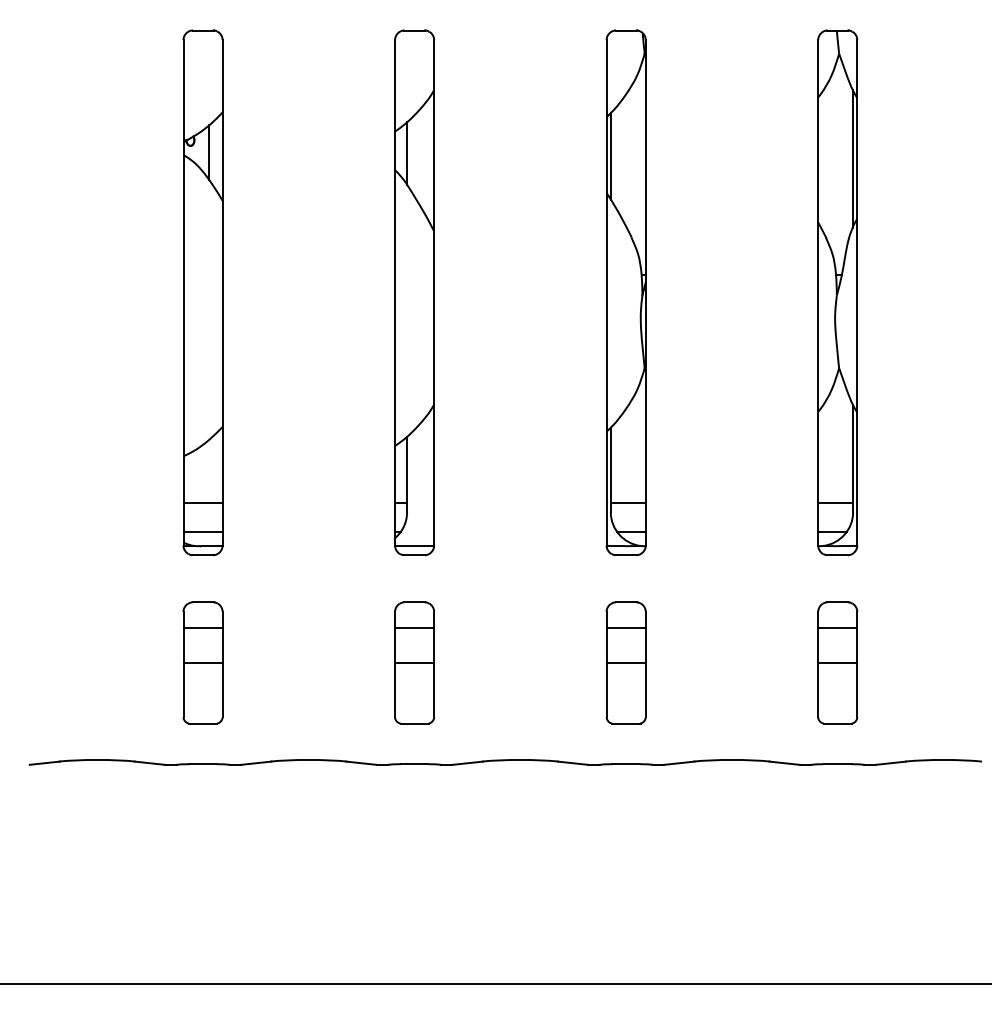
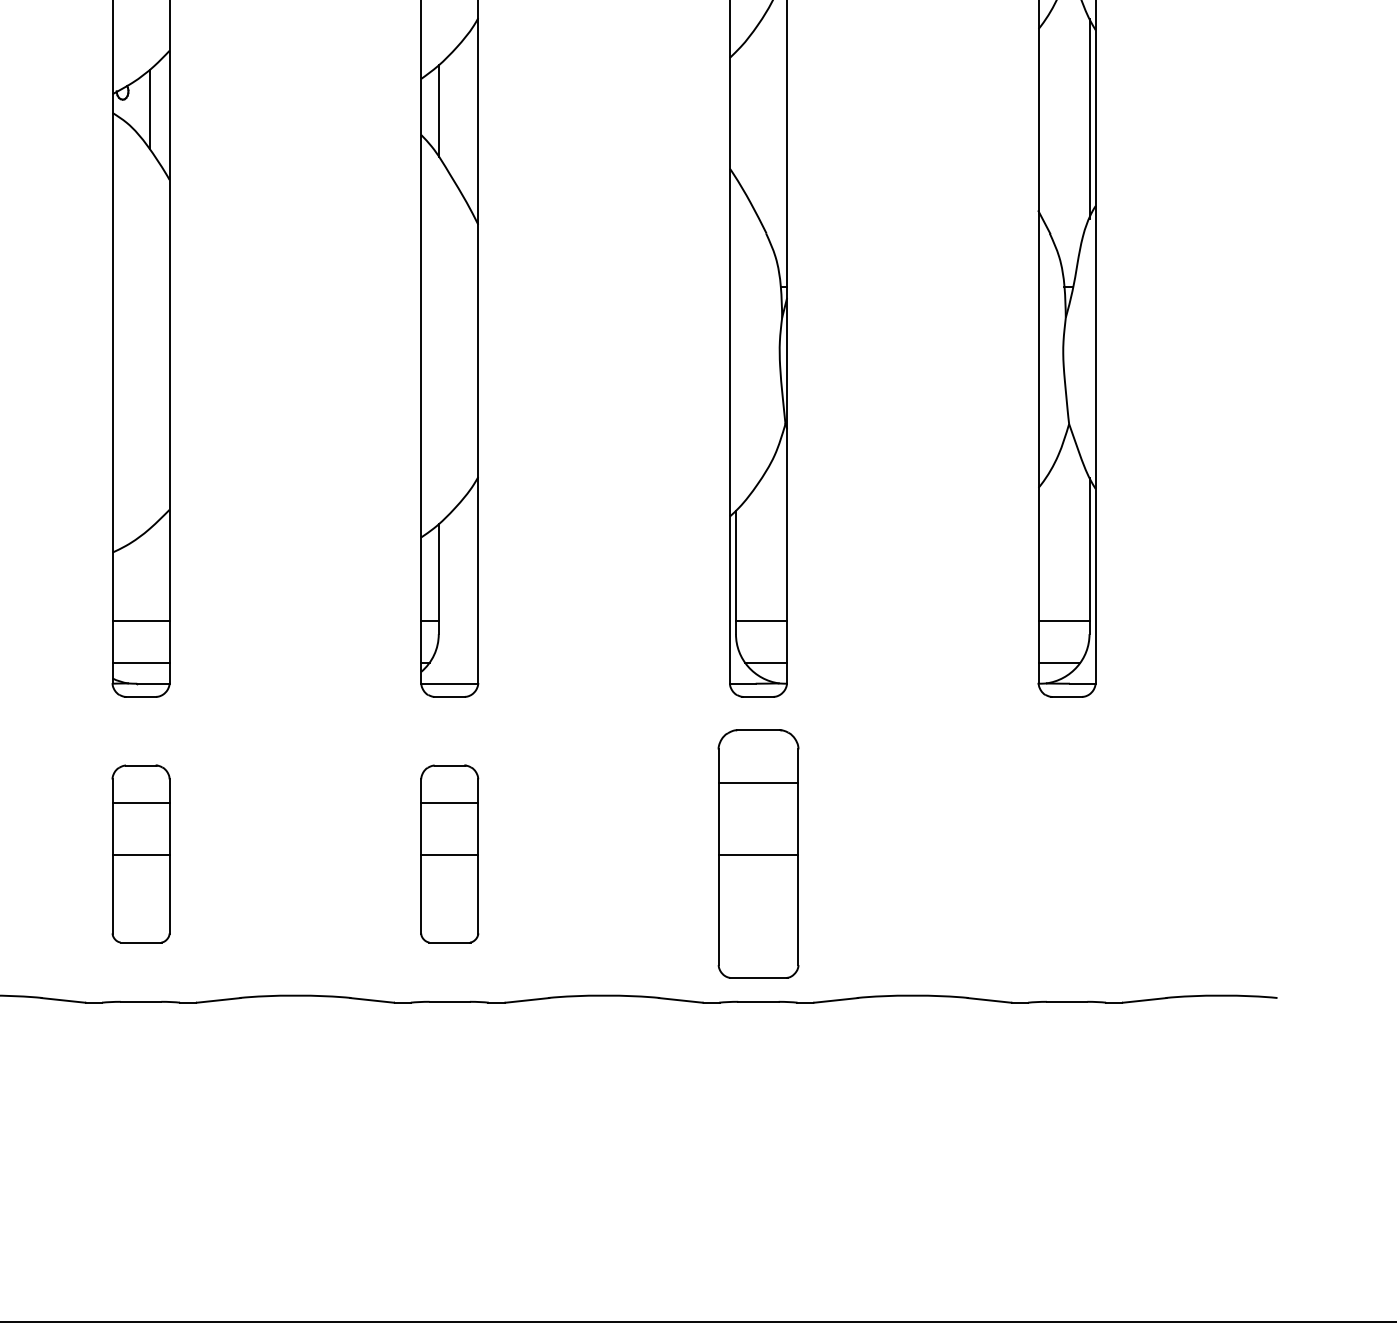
line: (610, 156) -> (735, 115), removed
part: (625, 662) -> (757, 853), size x1.4
part: (837, 662) -> (1066, 853), removed

